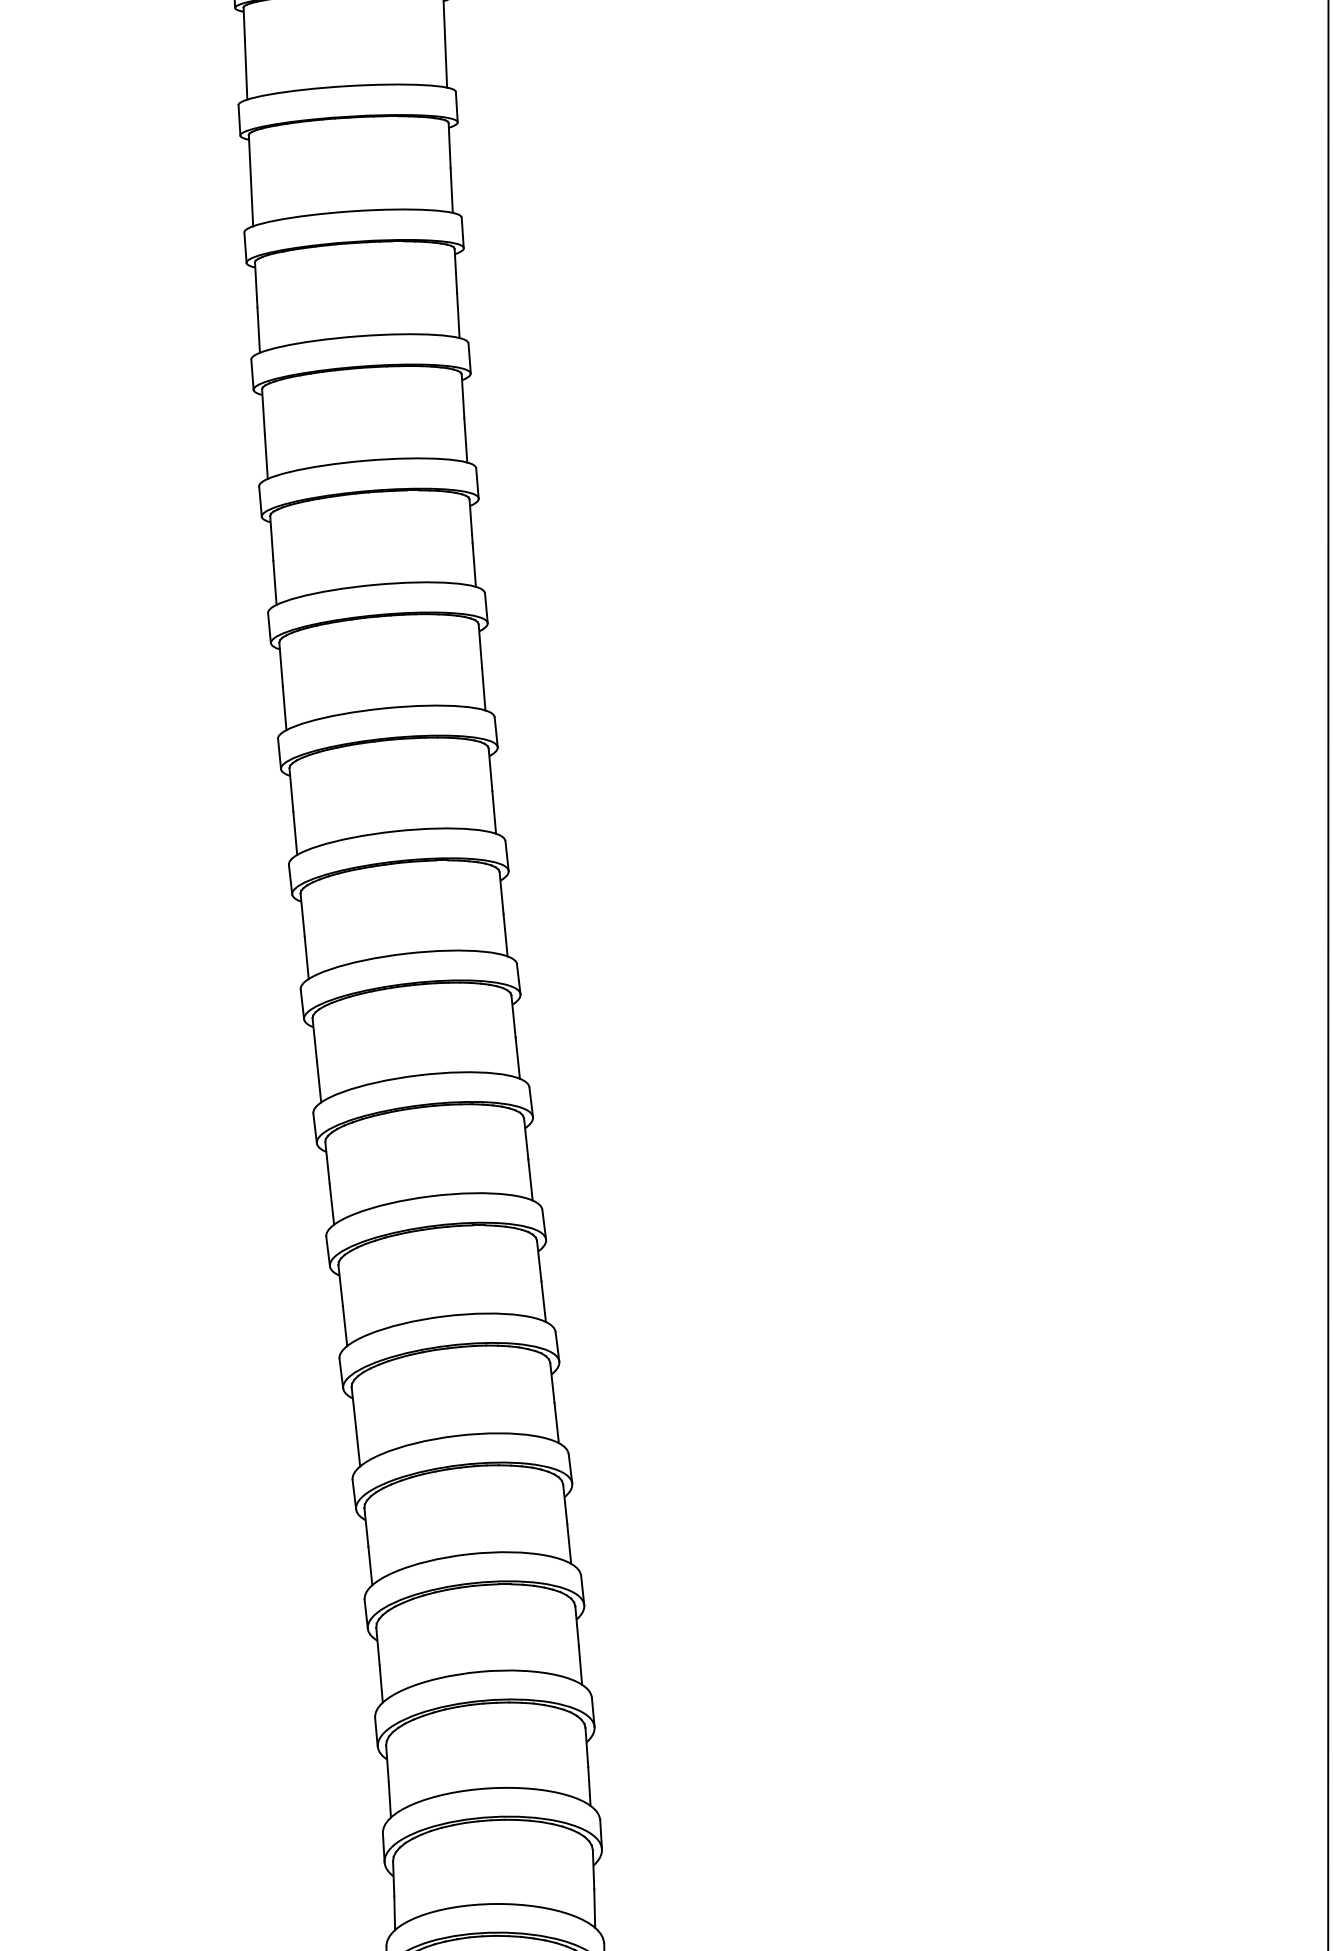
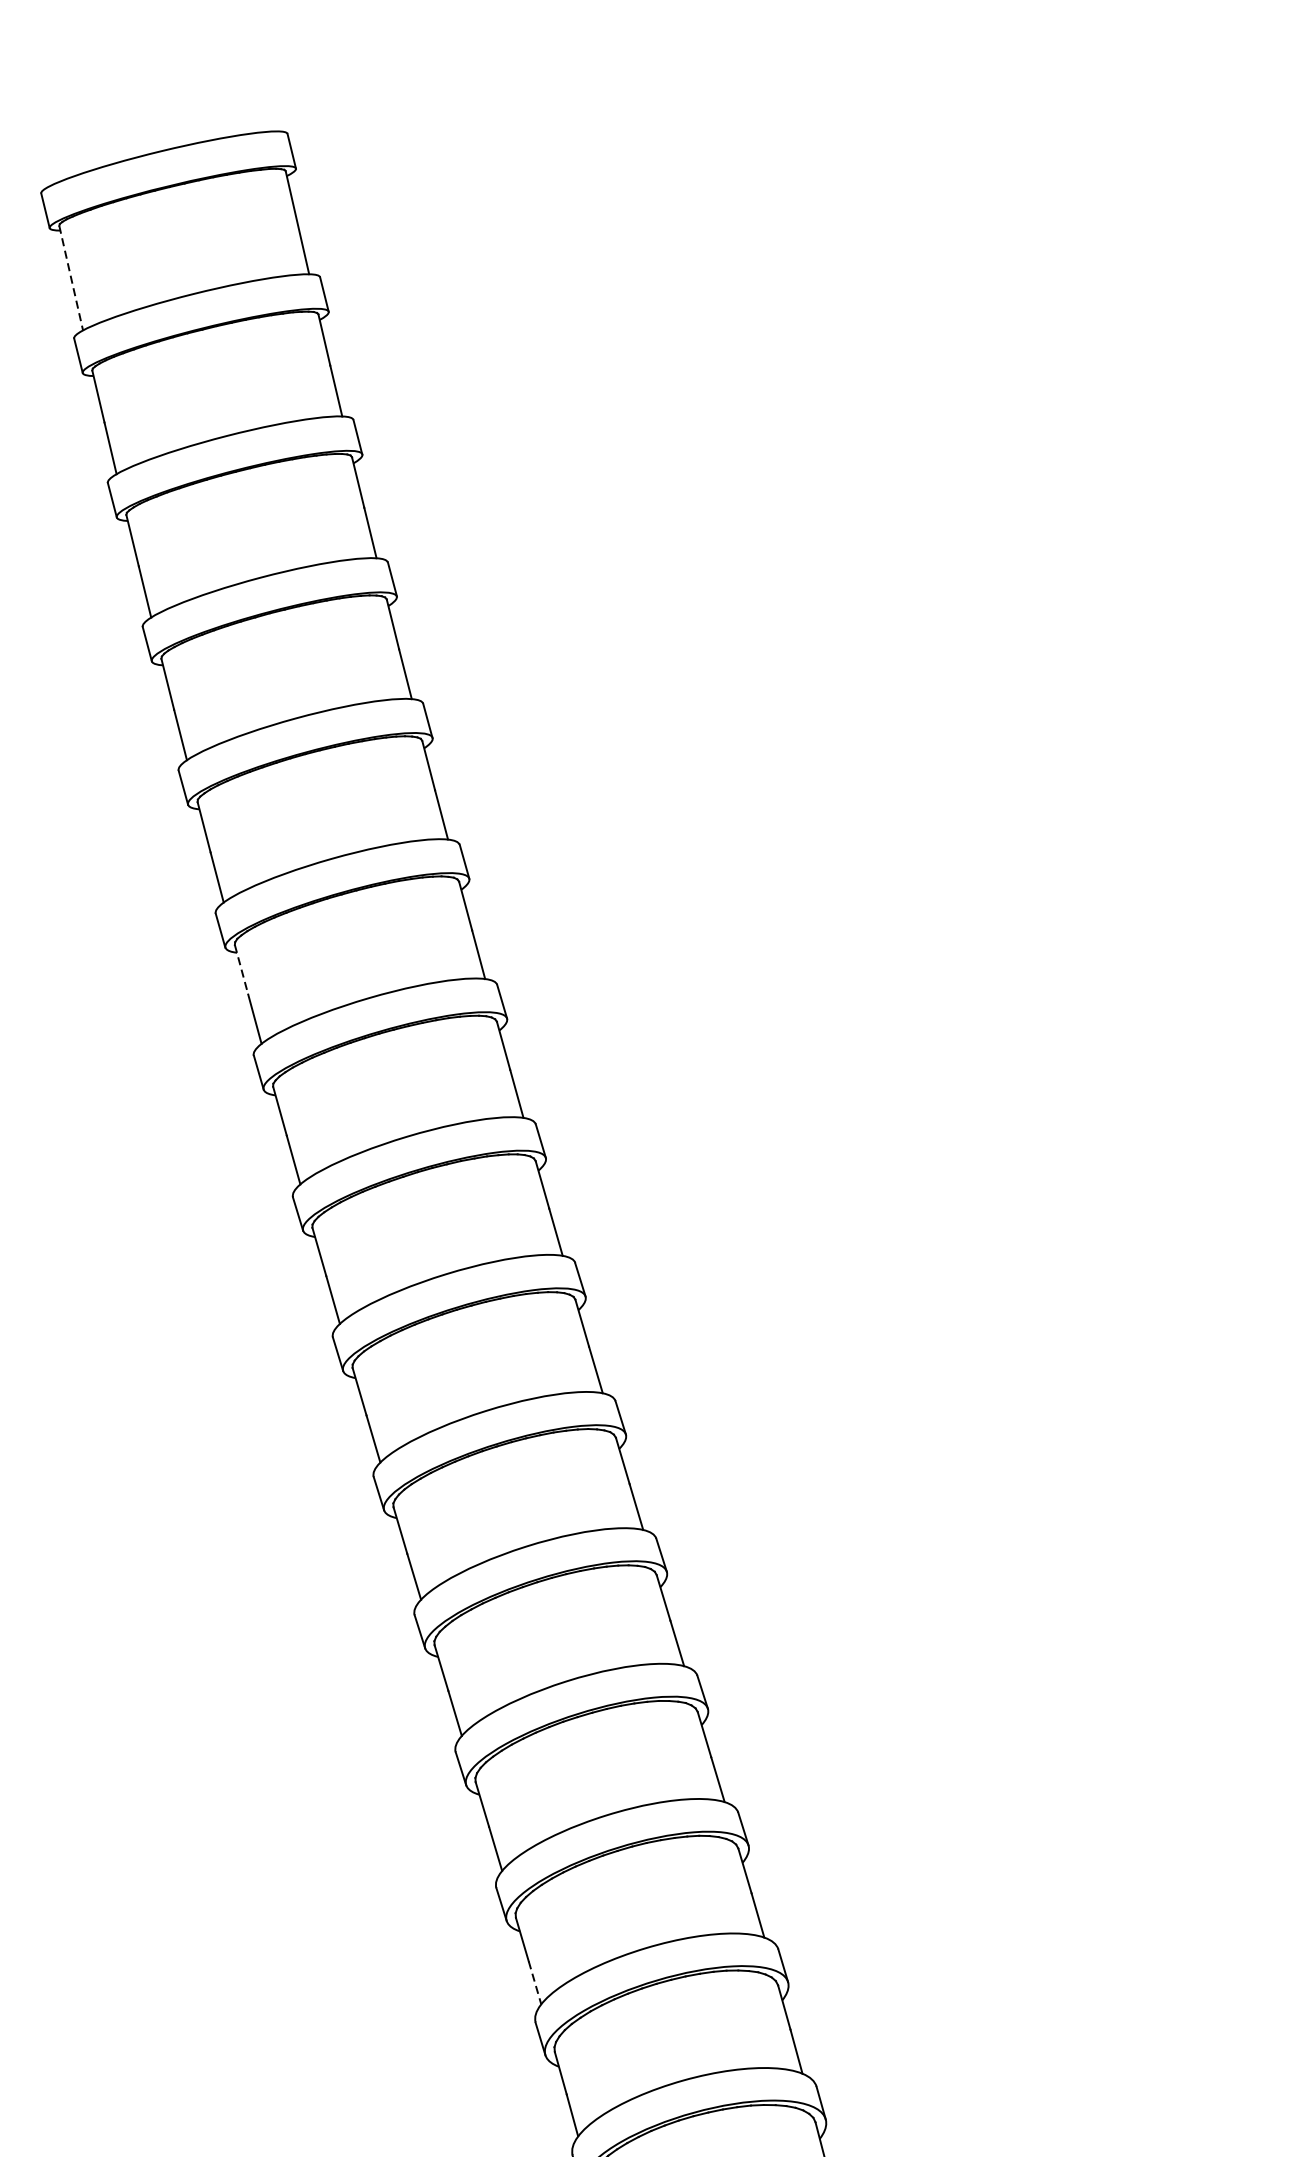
line: (245, 54) -> (71, 279), solid -> dashed
line: (281, 664) -> (242, 969), solid -> dashed
line: (370, 1566) -> (535, 1983), solid -> dashed

